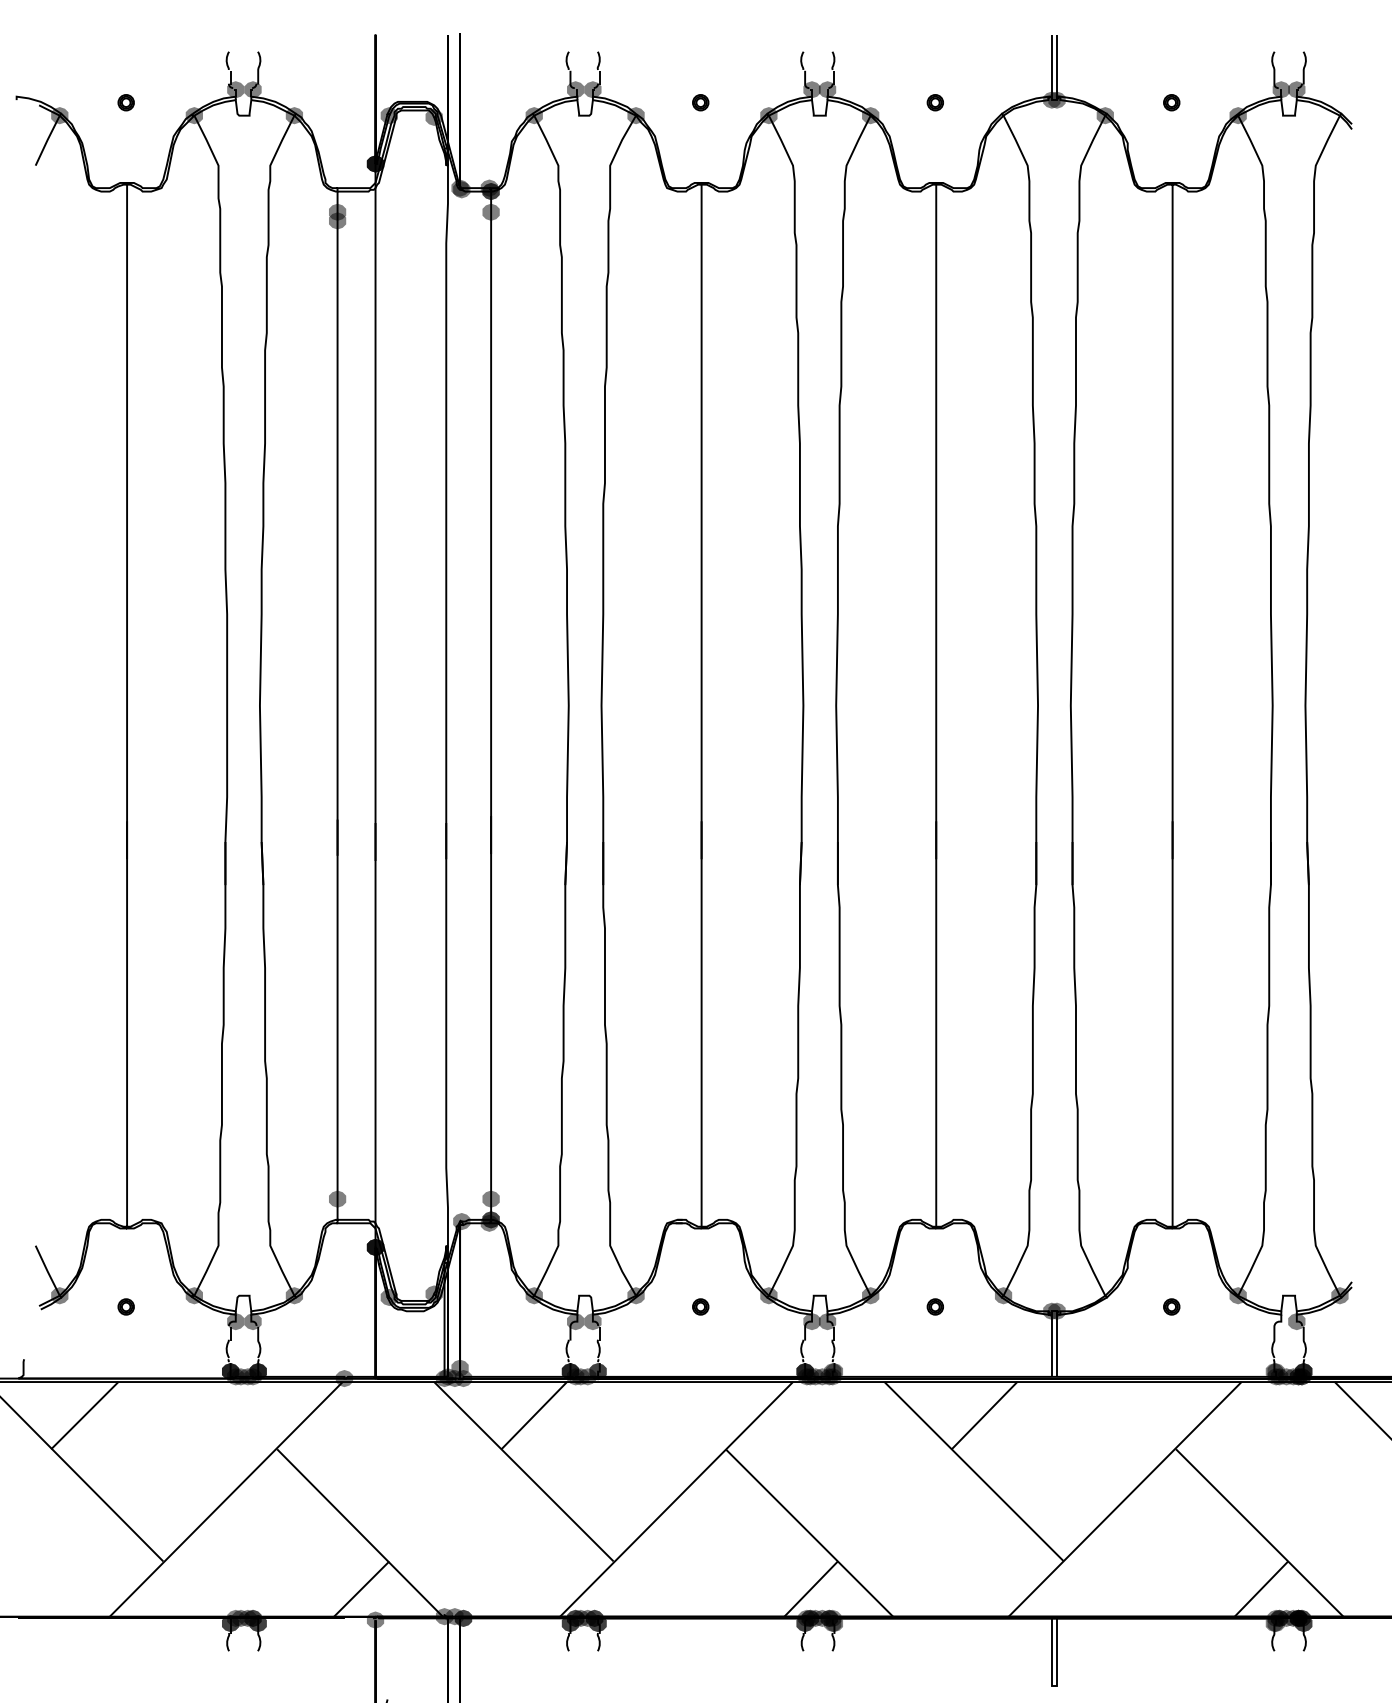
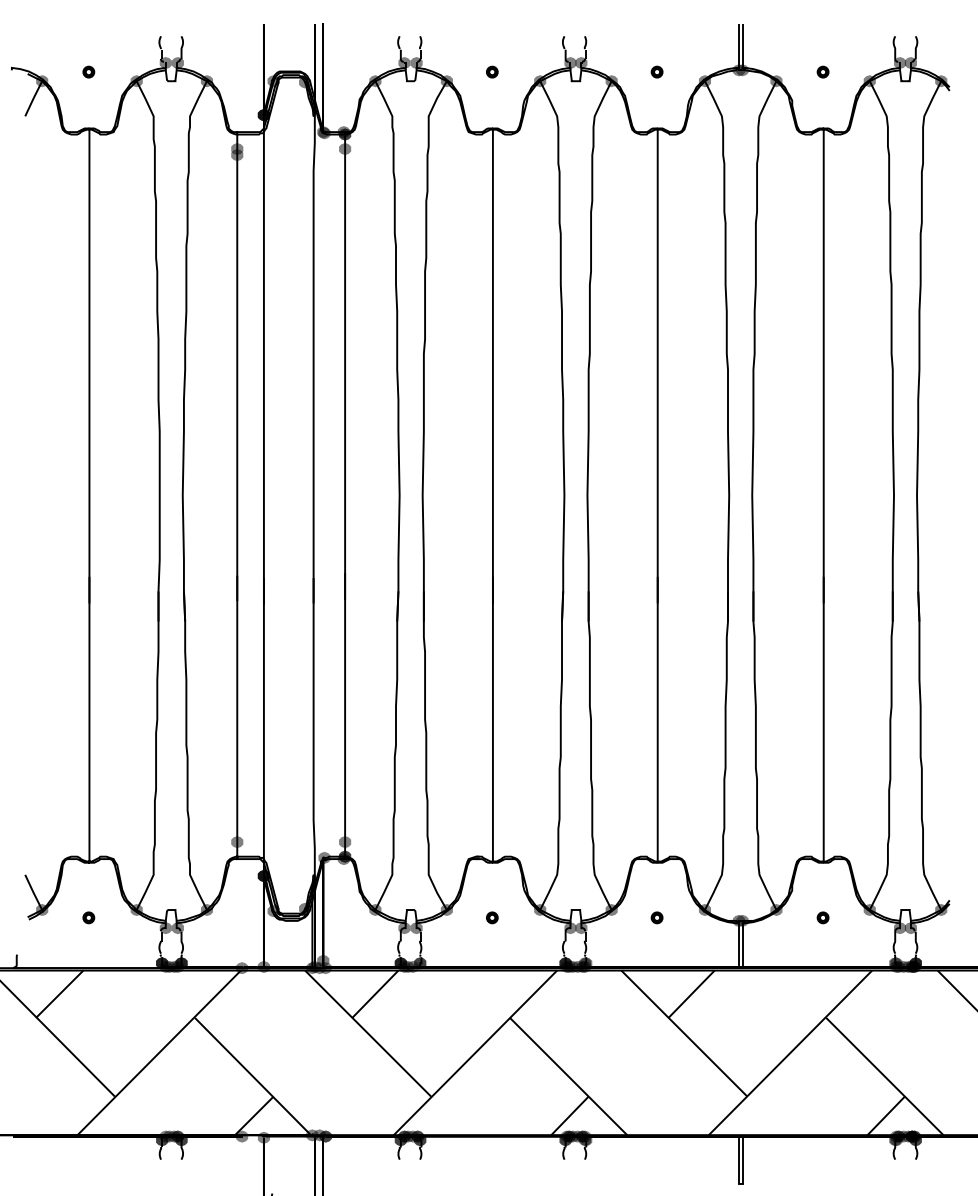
fill: (1003, 115) -> (704, 81), added
fill: (1339, 115) -> (940, 81), added
fill: (1104, 1295) -> (775, 909), added
fill: (1280, 1321) -> (899, 928), added
fill: (375, 1376) -> (263, 966), added
fill: (344, 1618) -> (242, 1136), added

